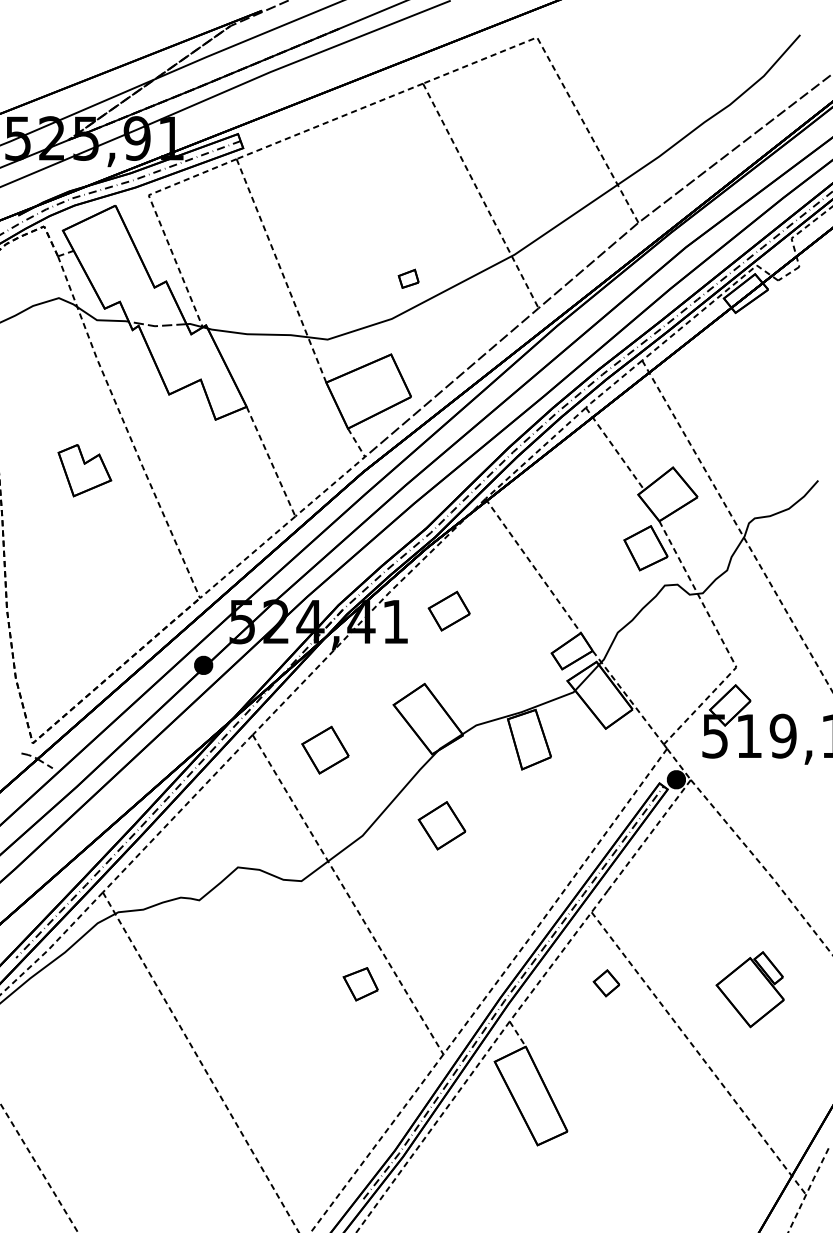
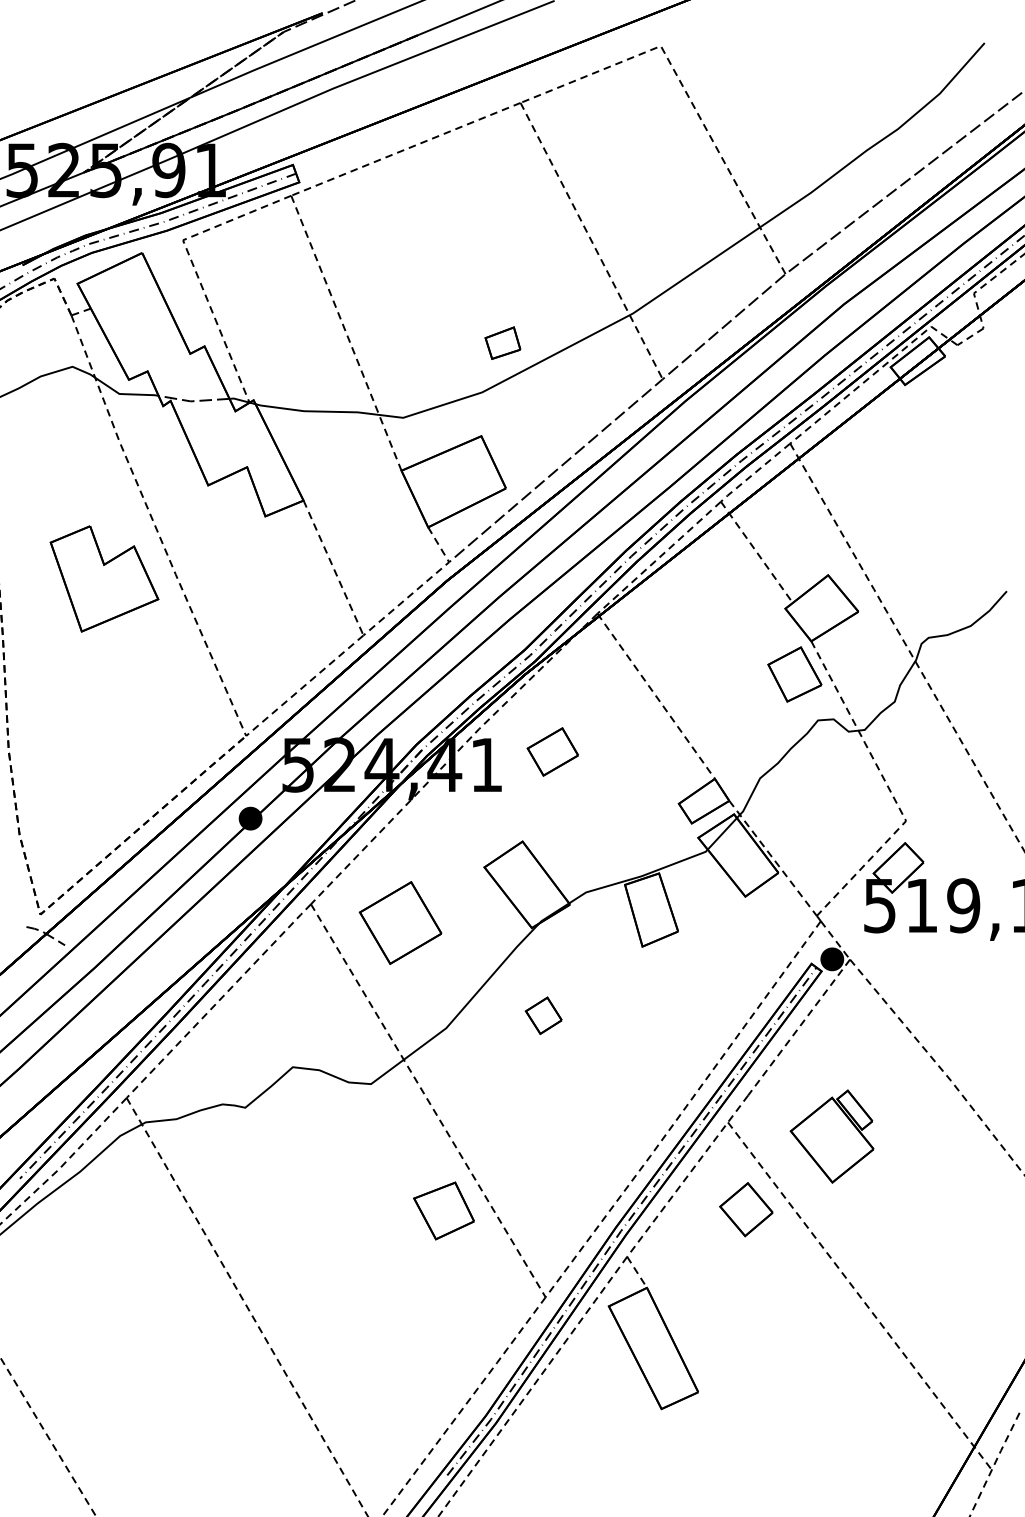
part: (408, 278) -> (502, 342), size x1.43
part: (84, 470) -> (104, 578), size x1.67
part: (325, 749) -> (400, 922), size x1.43
part: (441, 825) -> (543, 1015), size x0.62
part: (360, 983) -> (443, 1210), size x1.43
part: (606, 983) -> (746, 1209), size x1.67
part: (749, 989) -> (831, 1136), moved

